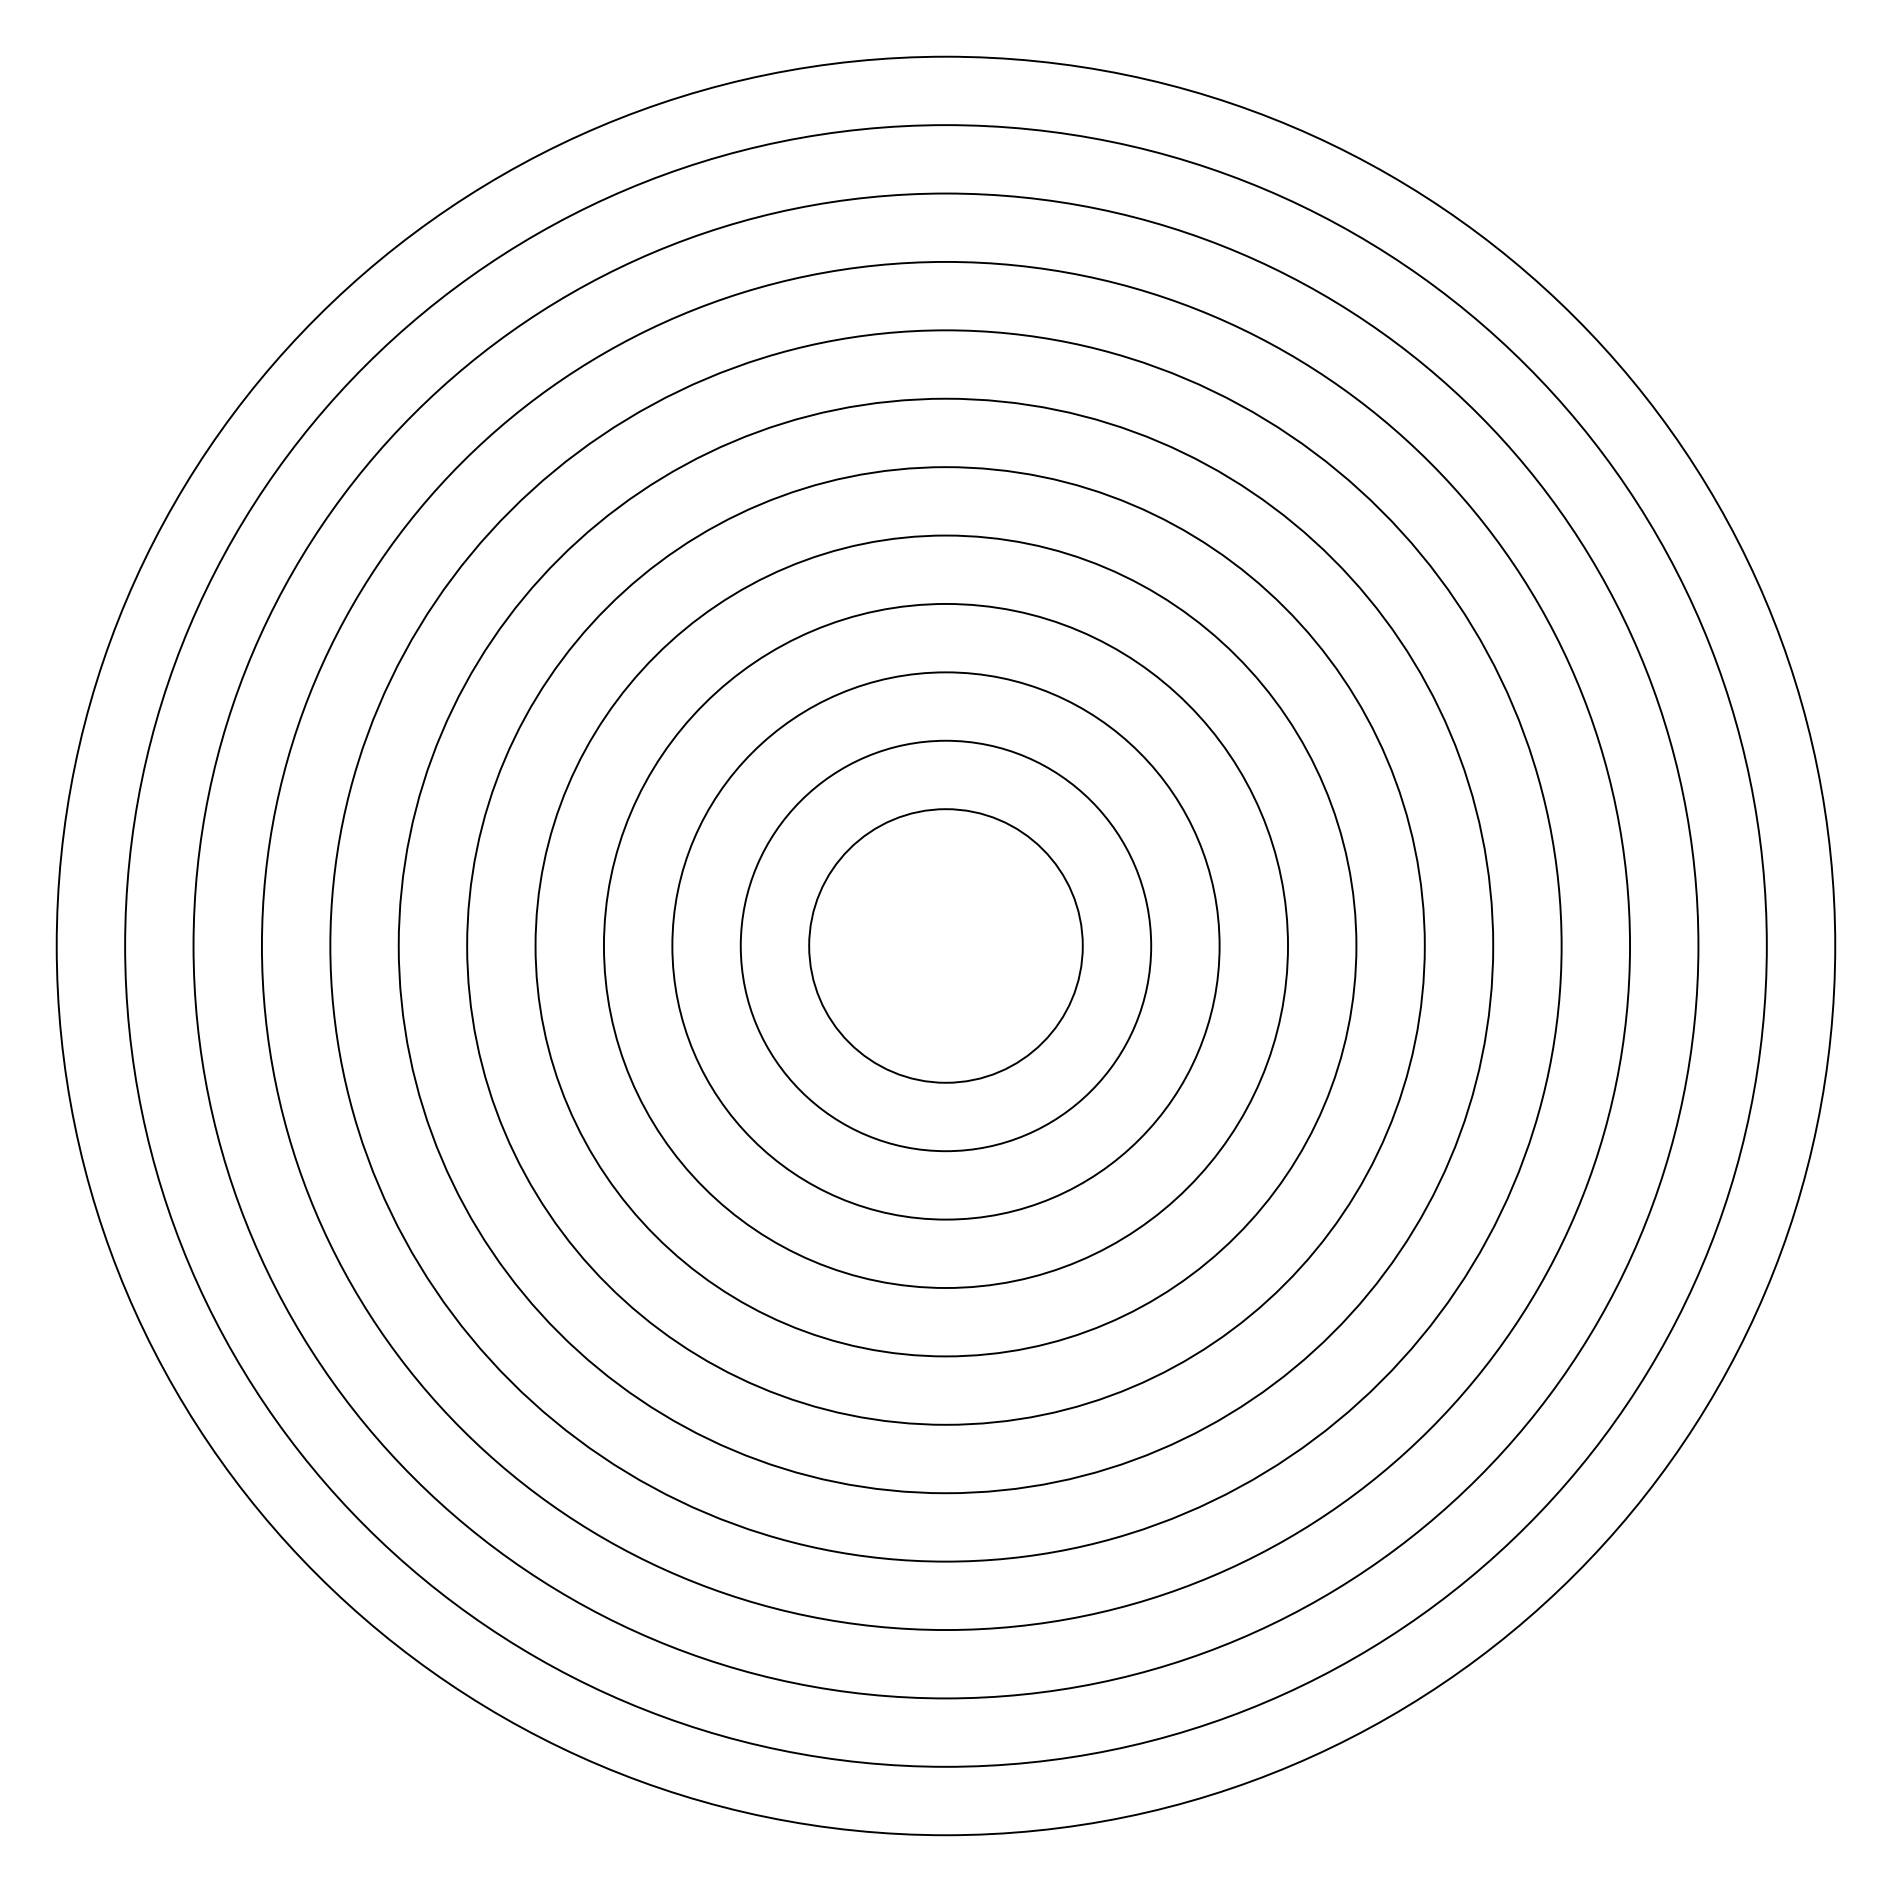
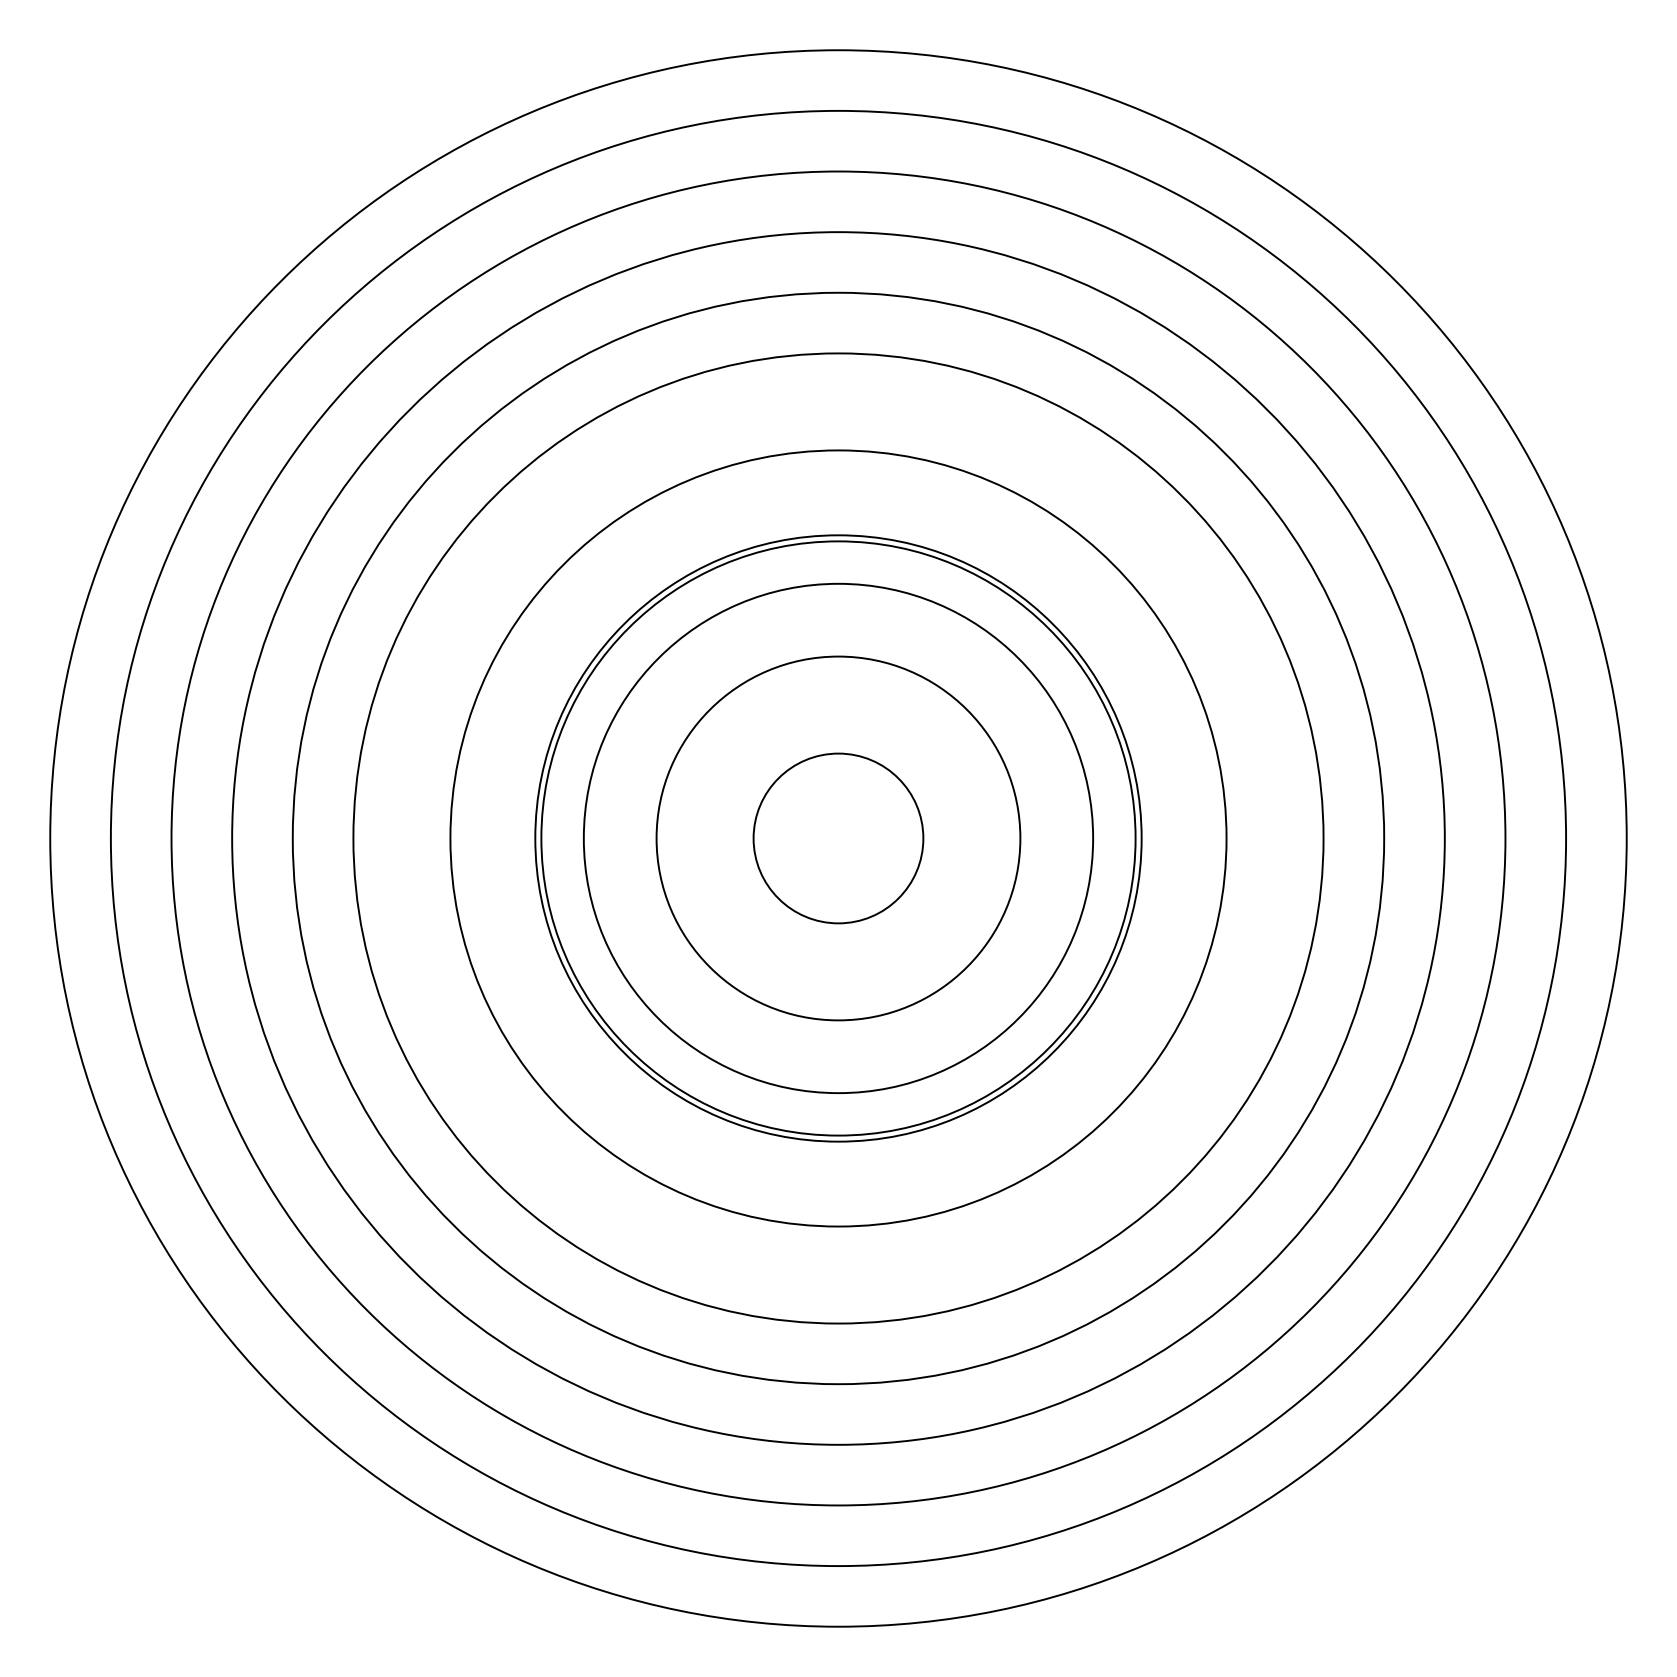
circle: (945, 945) -> (838, 838), size x0.7
circle: (945, 945) -> (838, 838), size x0.7
circle: (945, 945) -> (838, 838), size x0.7
circle: (945, 945) -> (838, 838), size x1.6

